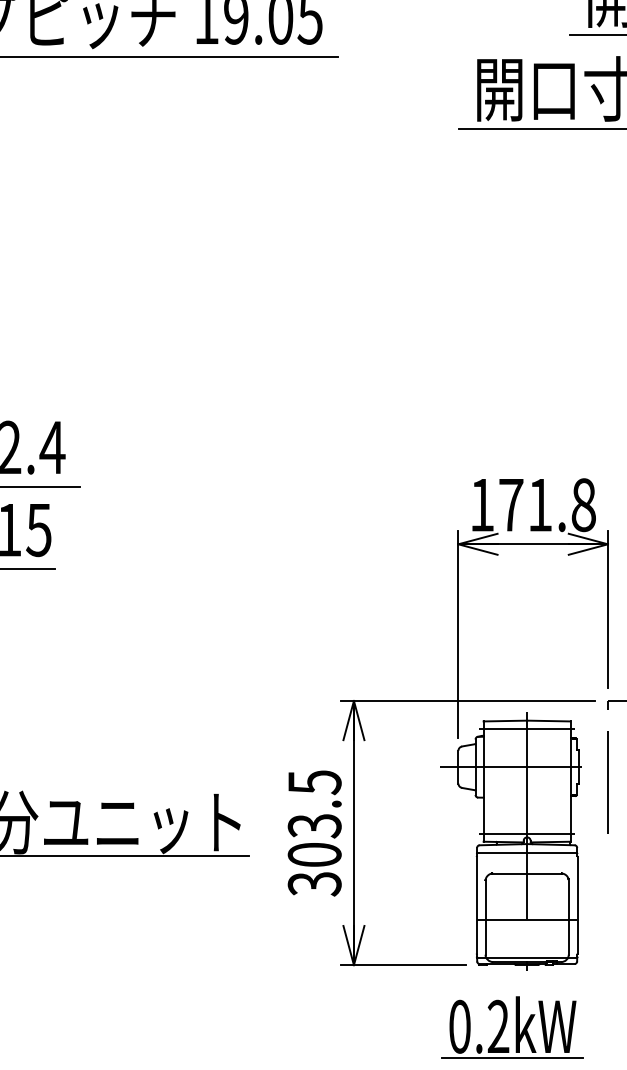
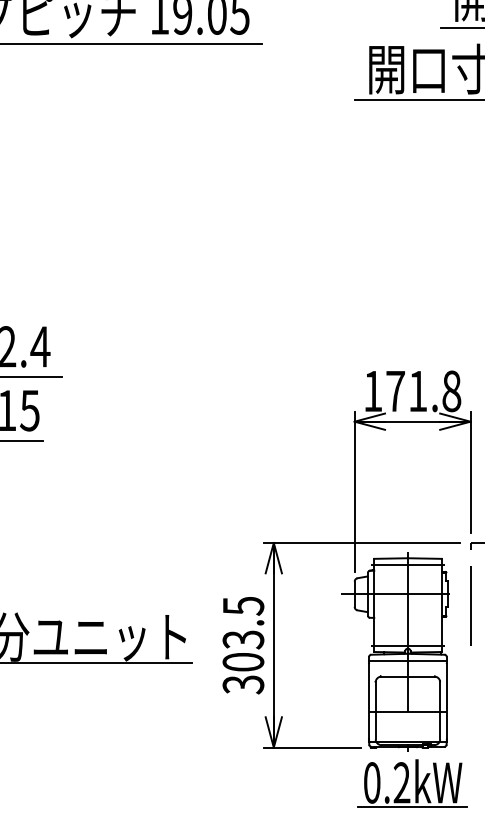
part: (512, 1027) -> (412, 783), moved

